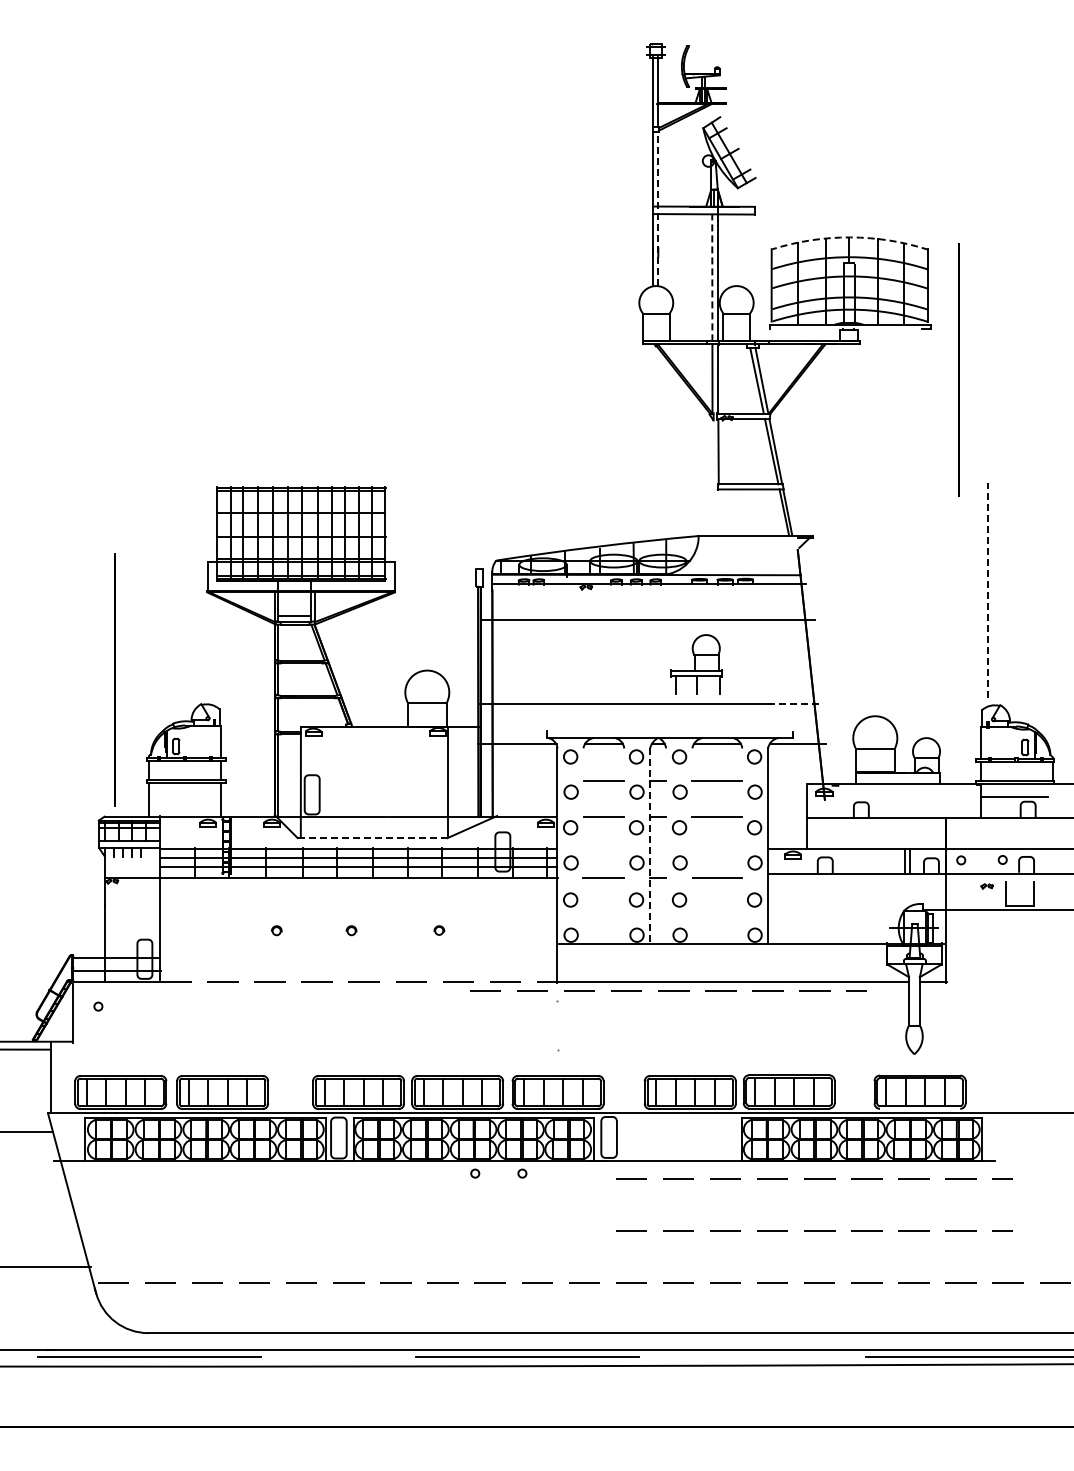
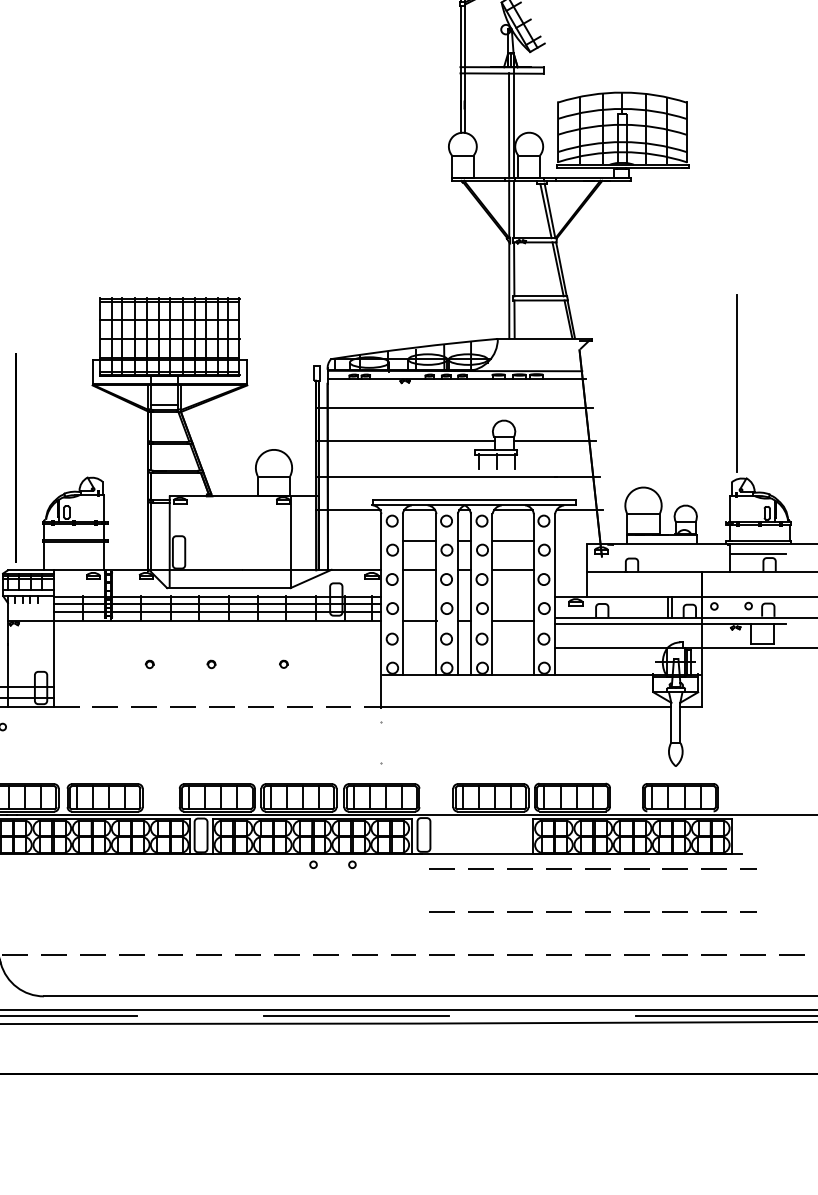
line: (658, 208) -> (464, 68), dashed -> solid
arc: (850, 237) -> (623, 92), dashed -> solid
line: (712, 277) -> (509, 125), dashed -> solid
line: (849, 328) -> (622, 167), added
line: (958, 369) -> (712, 201), removed
line: (712, 477) -> (509, 290), added
line: (718, 512) -> (514, 319), added
line: (988, 589) -> (736, 383), dashed -> solid
line: (586, 659) -> (405, 440), added
line: (768, 659) -> (555, 440), added
line: (795, 703) -> (577, 477), dashed -> solid
line: (670, 731) -> (474, 500), added
line: (372, 838) -> (228, 588), dashed -> solid
line: (583, 845) -> (402, 594), added
line: (624, 845) -> (436, 594), added
line: (666, 845) -> (471, 594), added
line: (692, 845) -> (492, 594), added
line: (742, 845) -> (533, 594), added
line: (650, 846) -> (458, 594), dashed -> solid
line: (908, 881) -> (670, 623), added
line: (836, 910) -> (611, 647), added
line: (668, 990) -> (472, 713), removed

